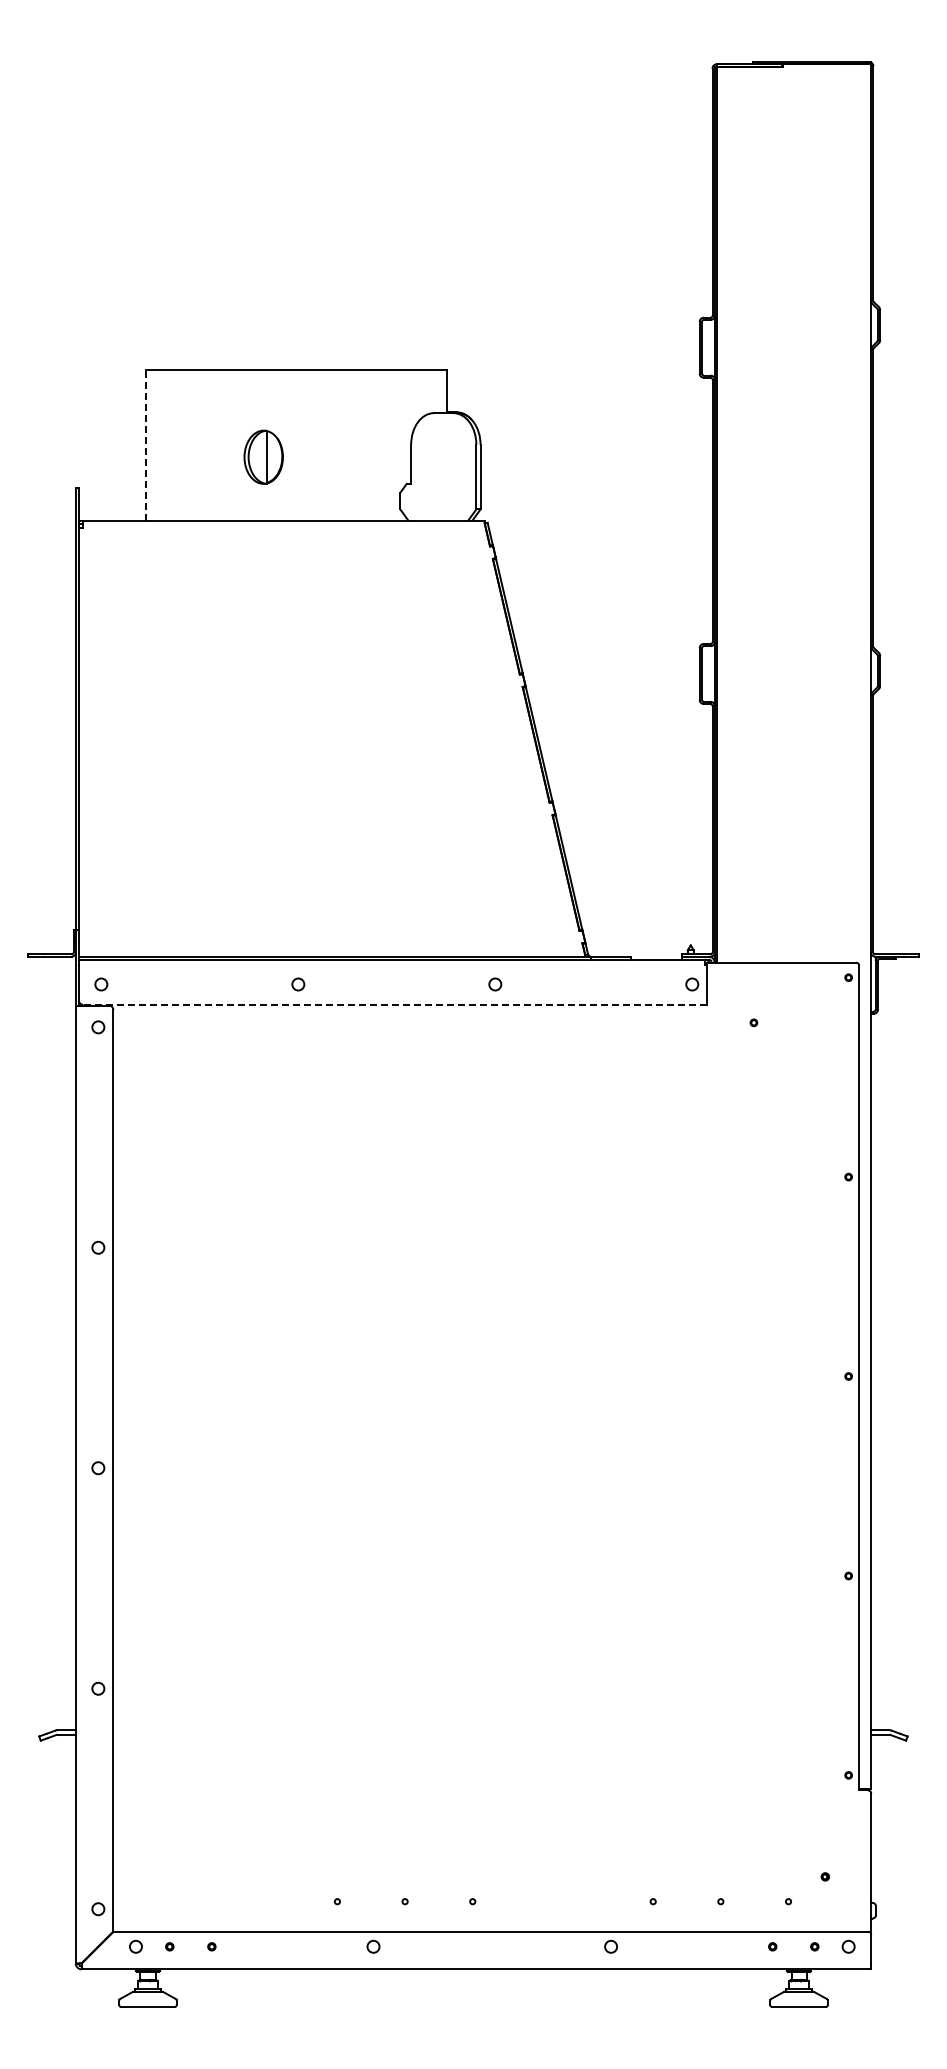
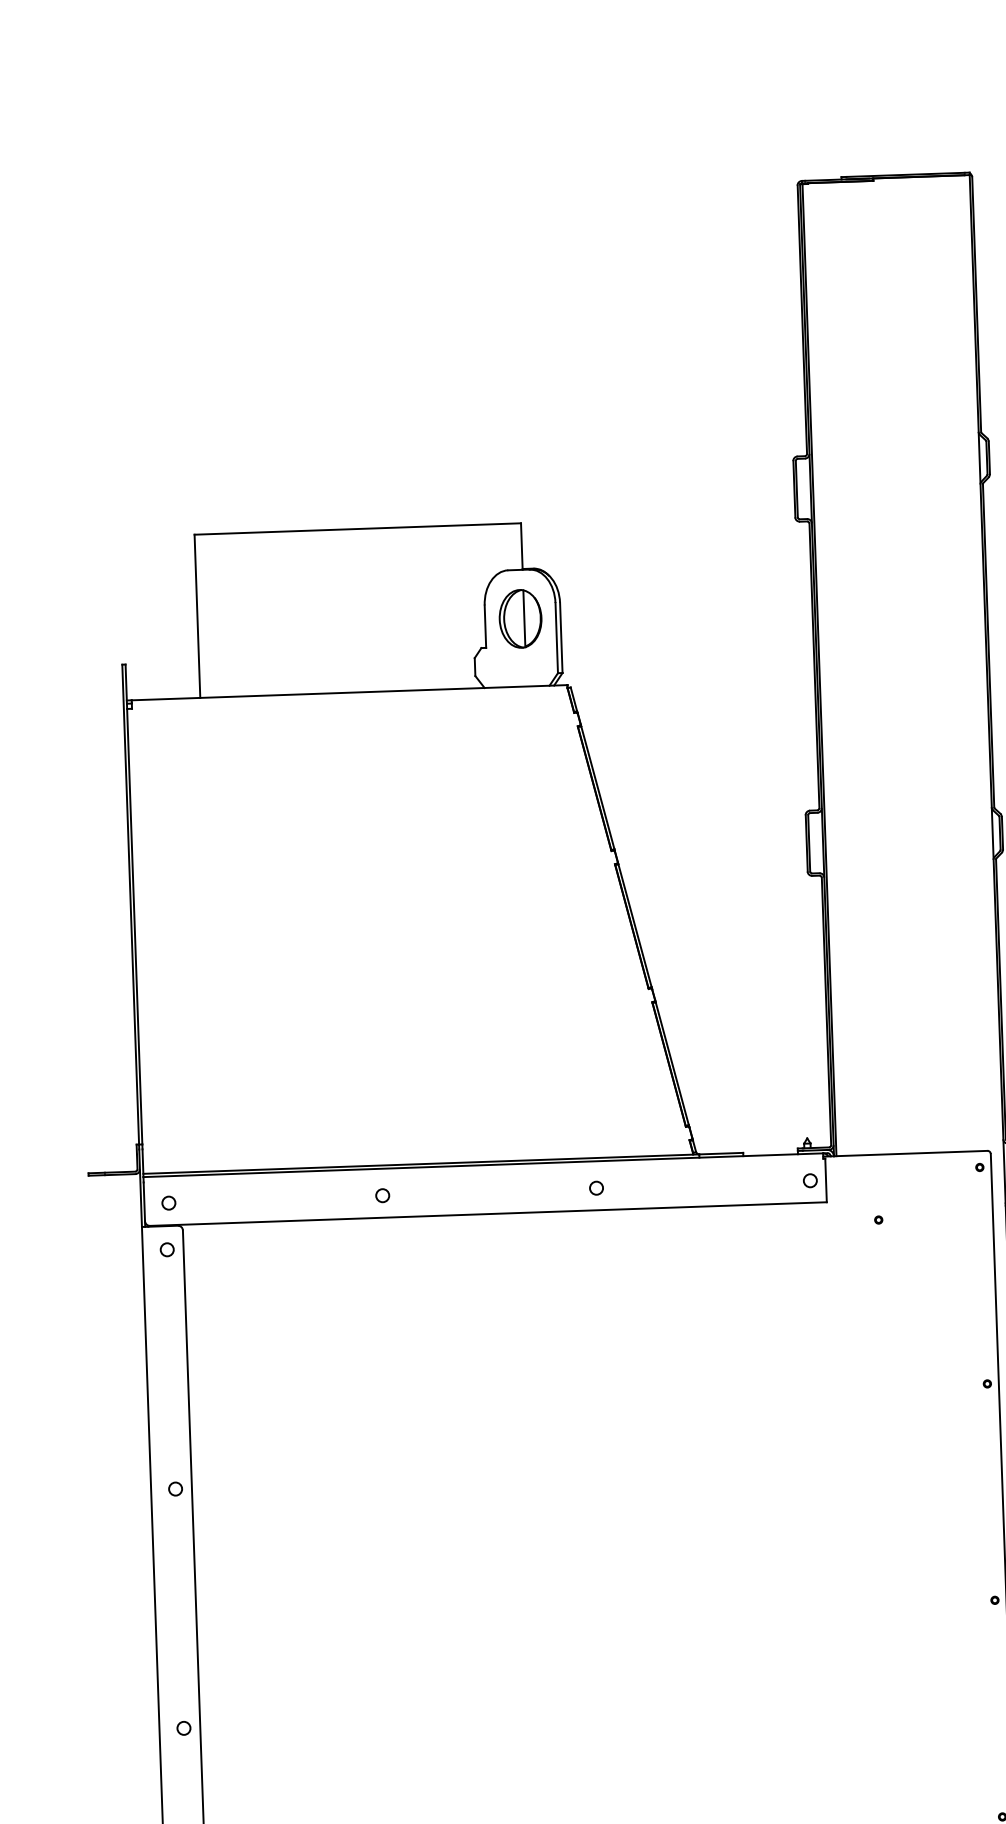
line: (146, 444) -> (197, 615), dashed -> solid
part: (263, 456) -> (520, 618), moved
line: (395, 1004) -> (488, 1213), dashed -> solid

